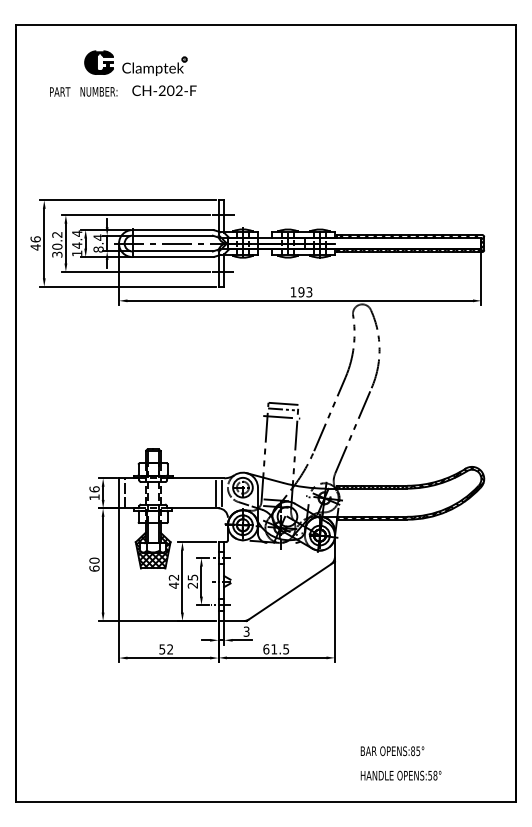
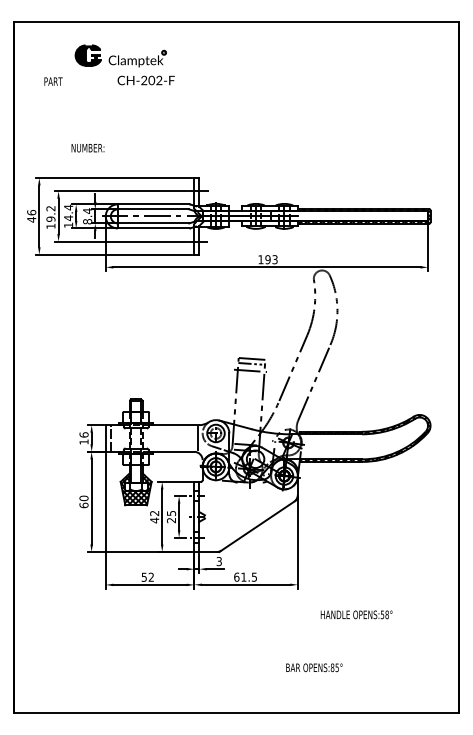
text: (98, 91) -> (87, 147), moved
text: (57, 250) -> (51, 222), 30.2 -> 19.2
line: (215, 493) -> (191, 438), removed
text: (392, 751) -> (314, 668), moved
text: (400, 775) -> (356, 614), moved

